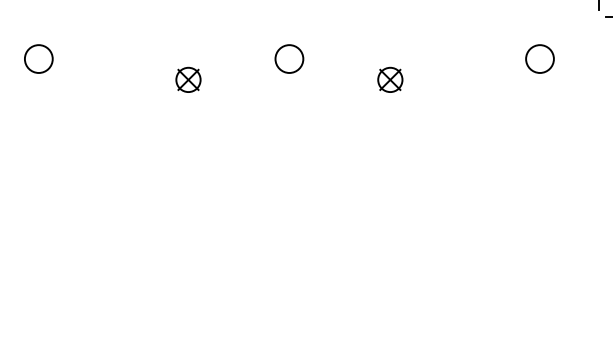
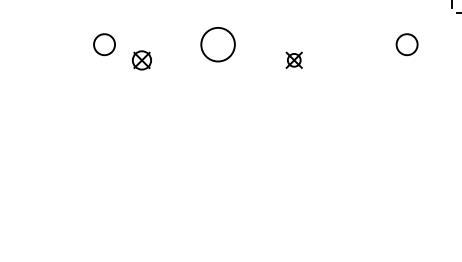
circle: (38, 58) -> (104, 44), moved
circle: (289, 58) -> (218, 44), size x1.6
part: (390, 79) -> (294, 60), size x0.7

